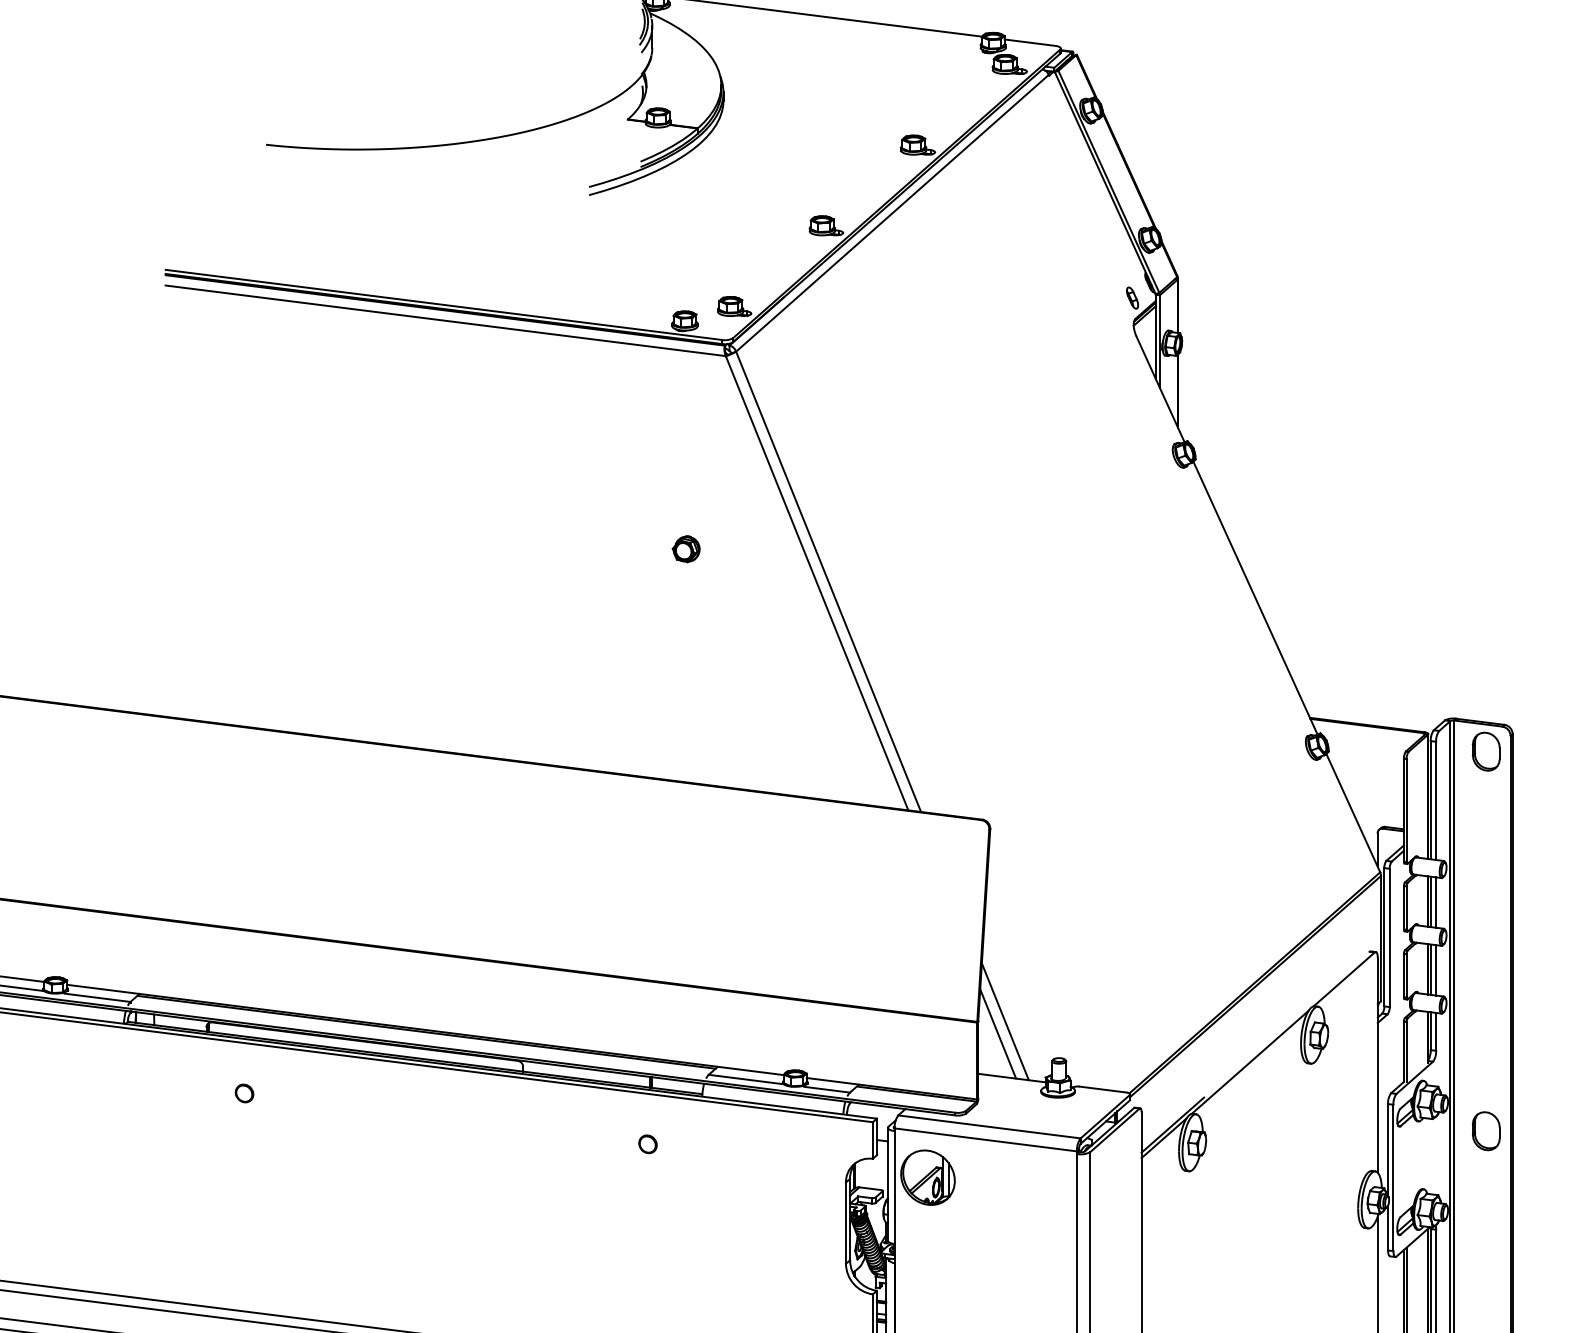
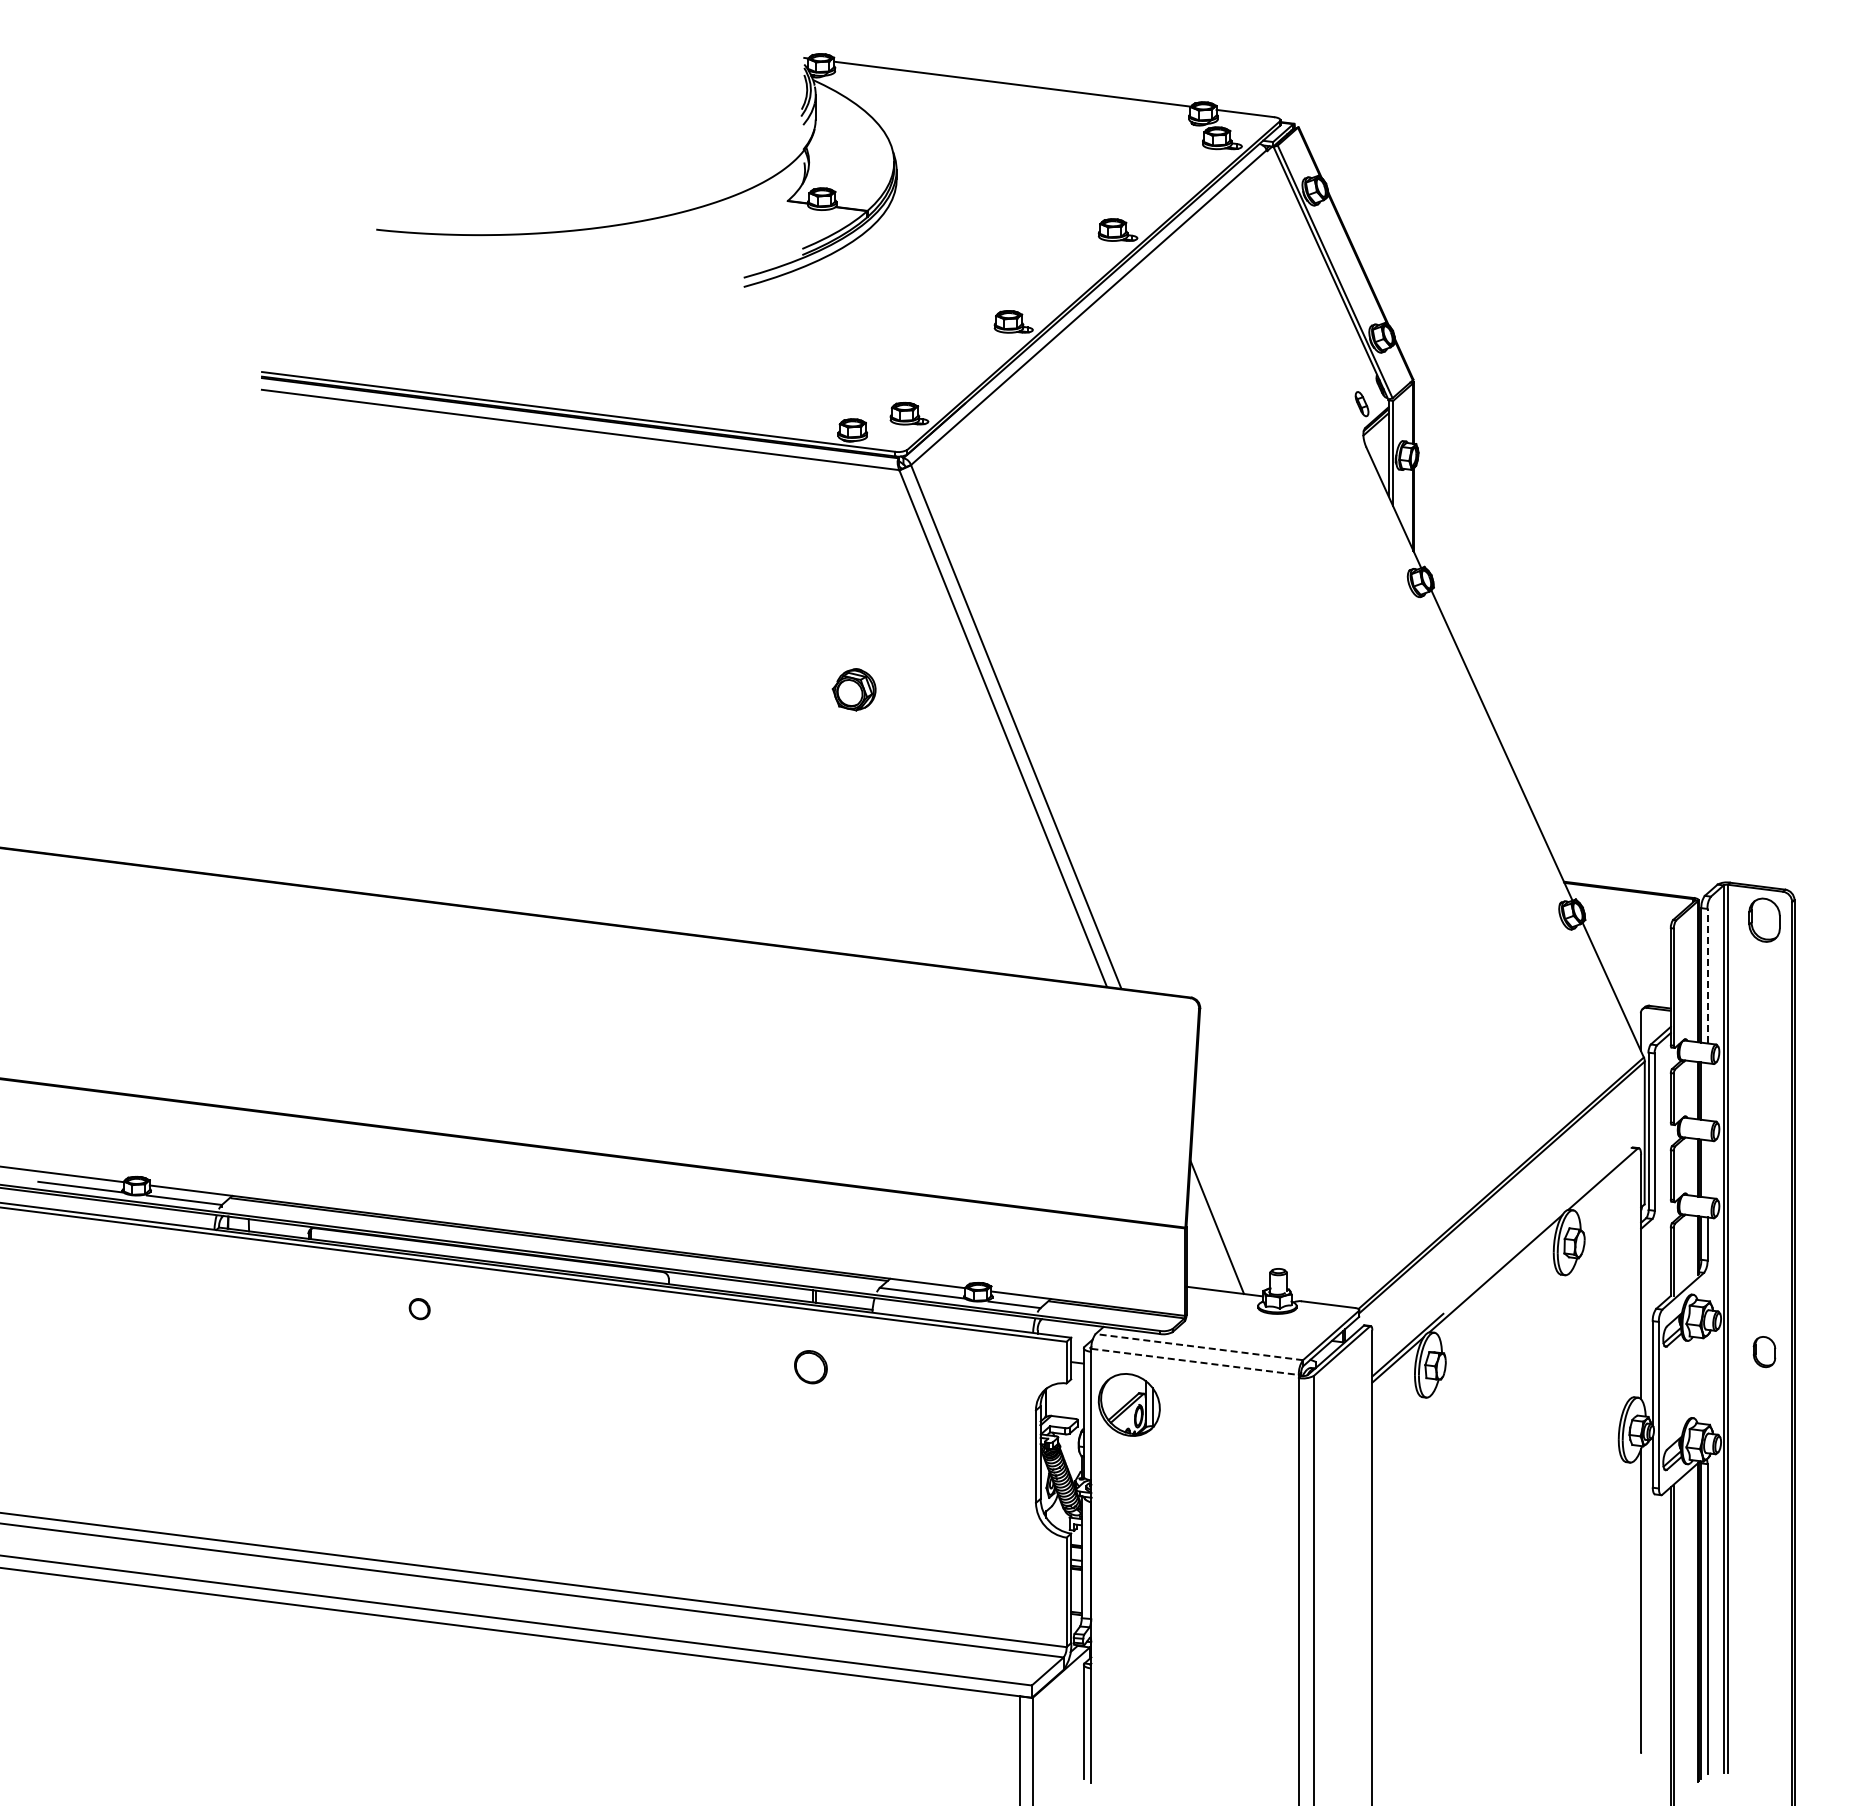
part: (686, 548) -> (854, 689), size x1.4
line: (1436, 800) -> (1707, 975), solid -> dashed
line: (1436, 902) -> (1707, 1091), removed
line: (1436, 969) -> (1707, 1168), removed
line: (997, 1034) -> (1208, 1241), removed
part: (244, 1093) -> (419, 1309), moved
line: (989, 1127) -> (1199, 1347), solid -> dashed
part: (1486, 1130) -> (1764, 1351), size x0.7
line: (986, 1139) -> (1195, 1361), solid -> dashed
part: (647, 1143) -> (810, 1366), size x1.6

